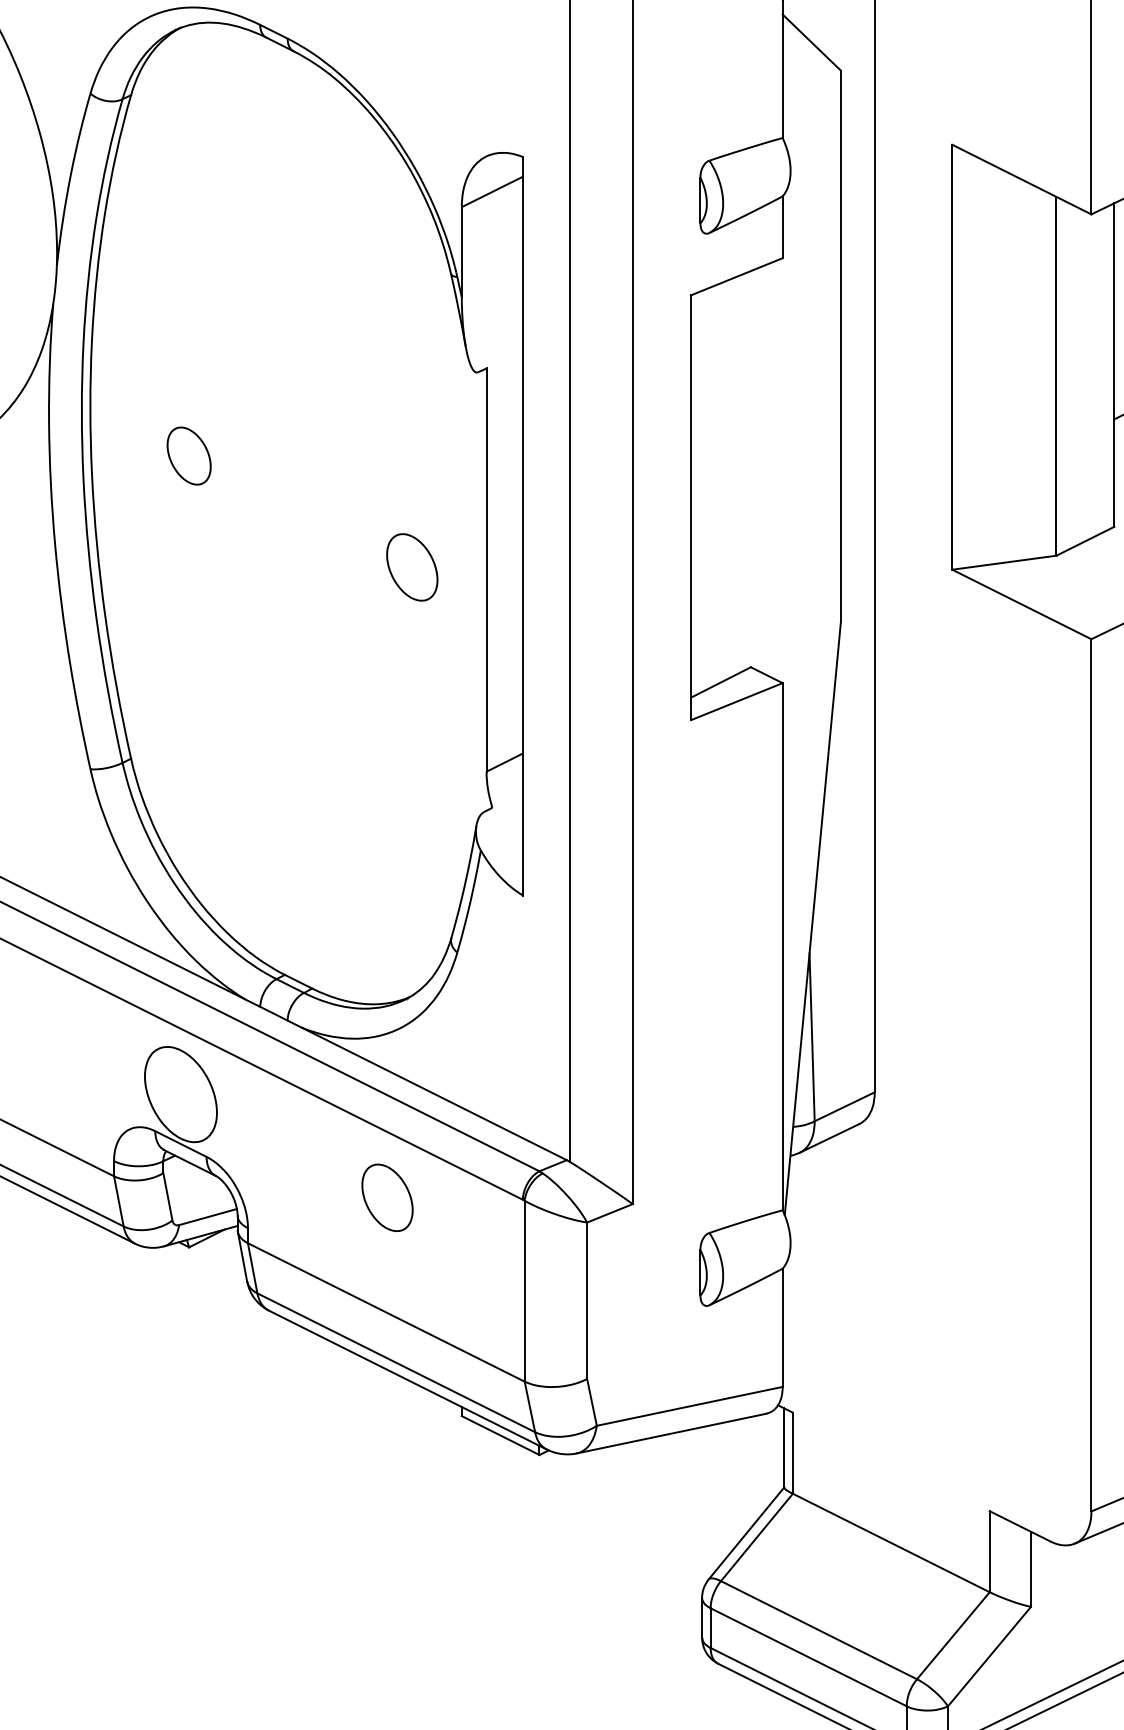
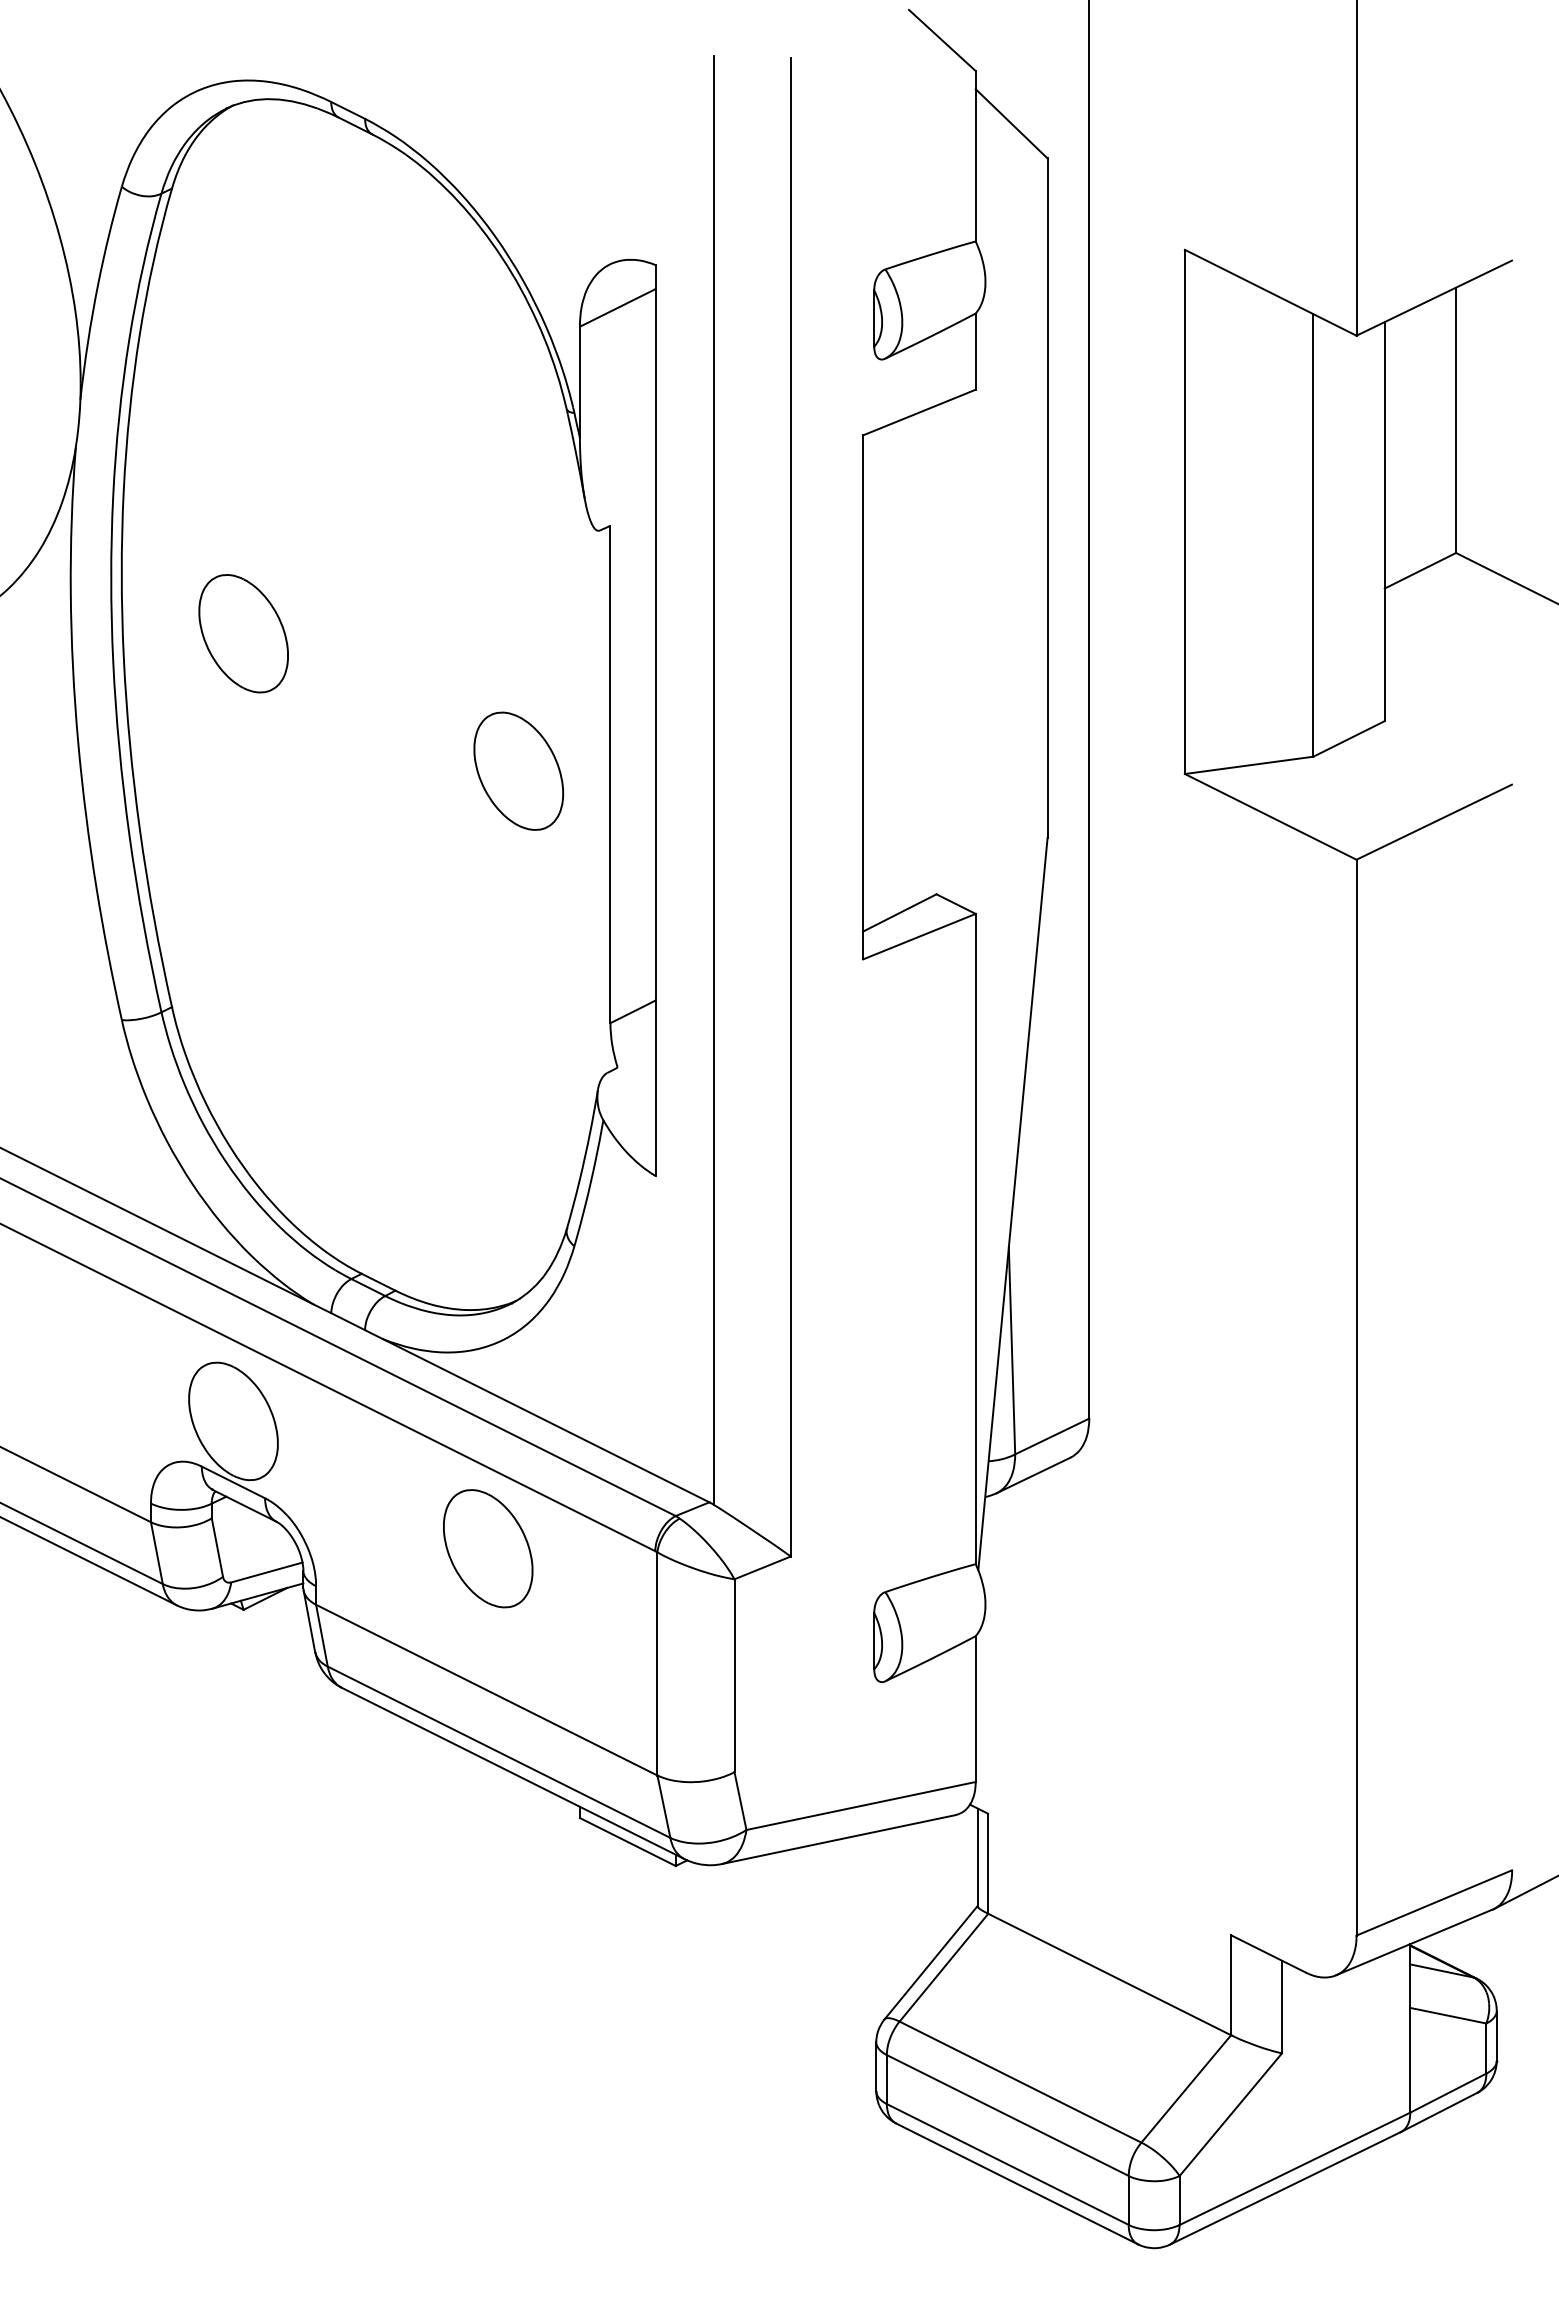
part: (189, 455) -> (243, 633), size x1.67
part: (412, 566) -> (518, 770), size x1.43
part: (387, 1197) -> (488, 1548), size x1.43

